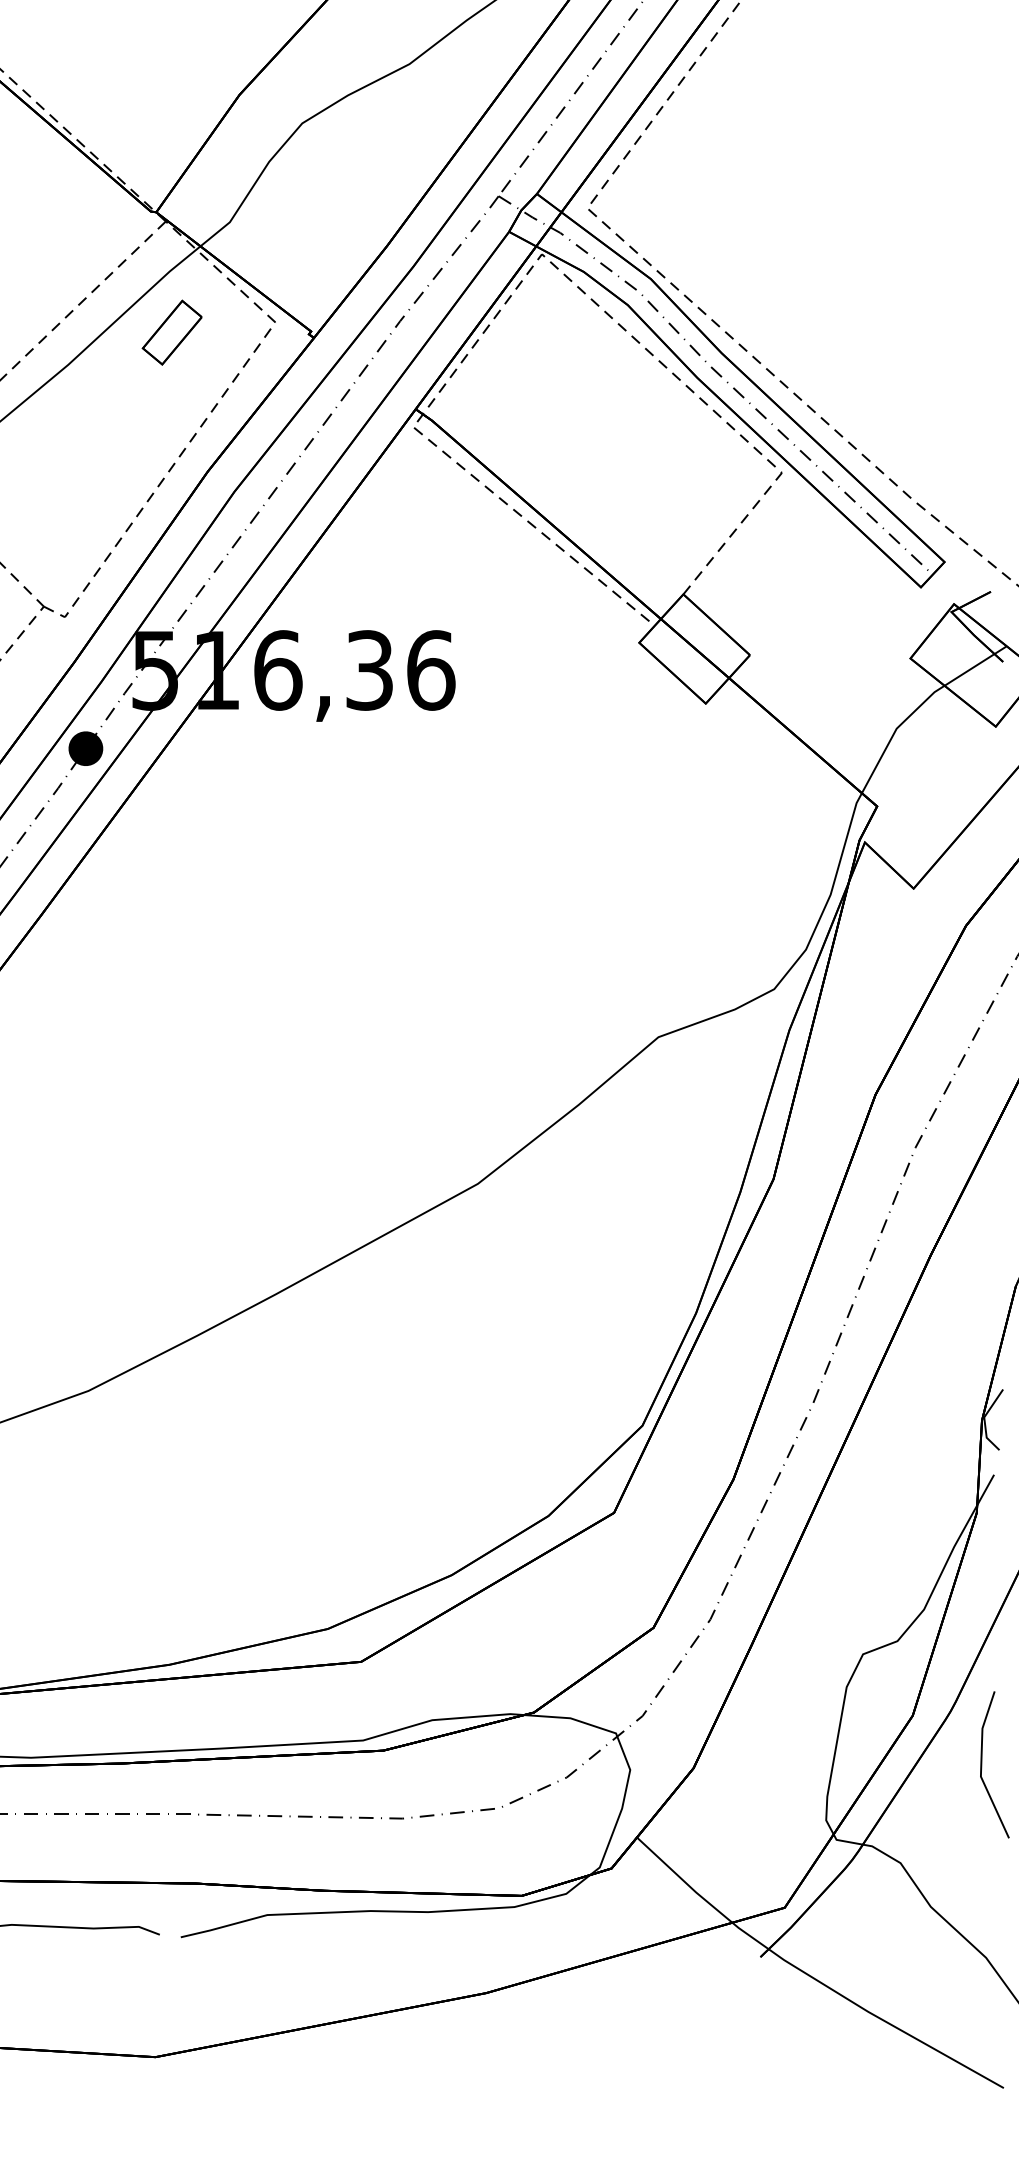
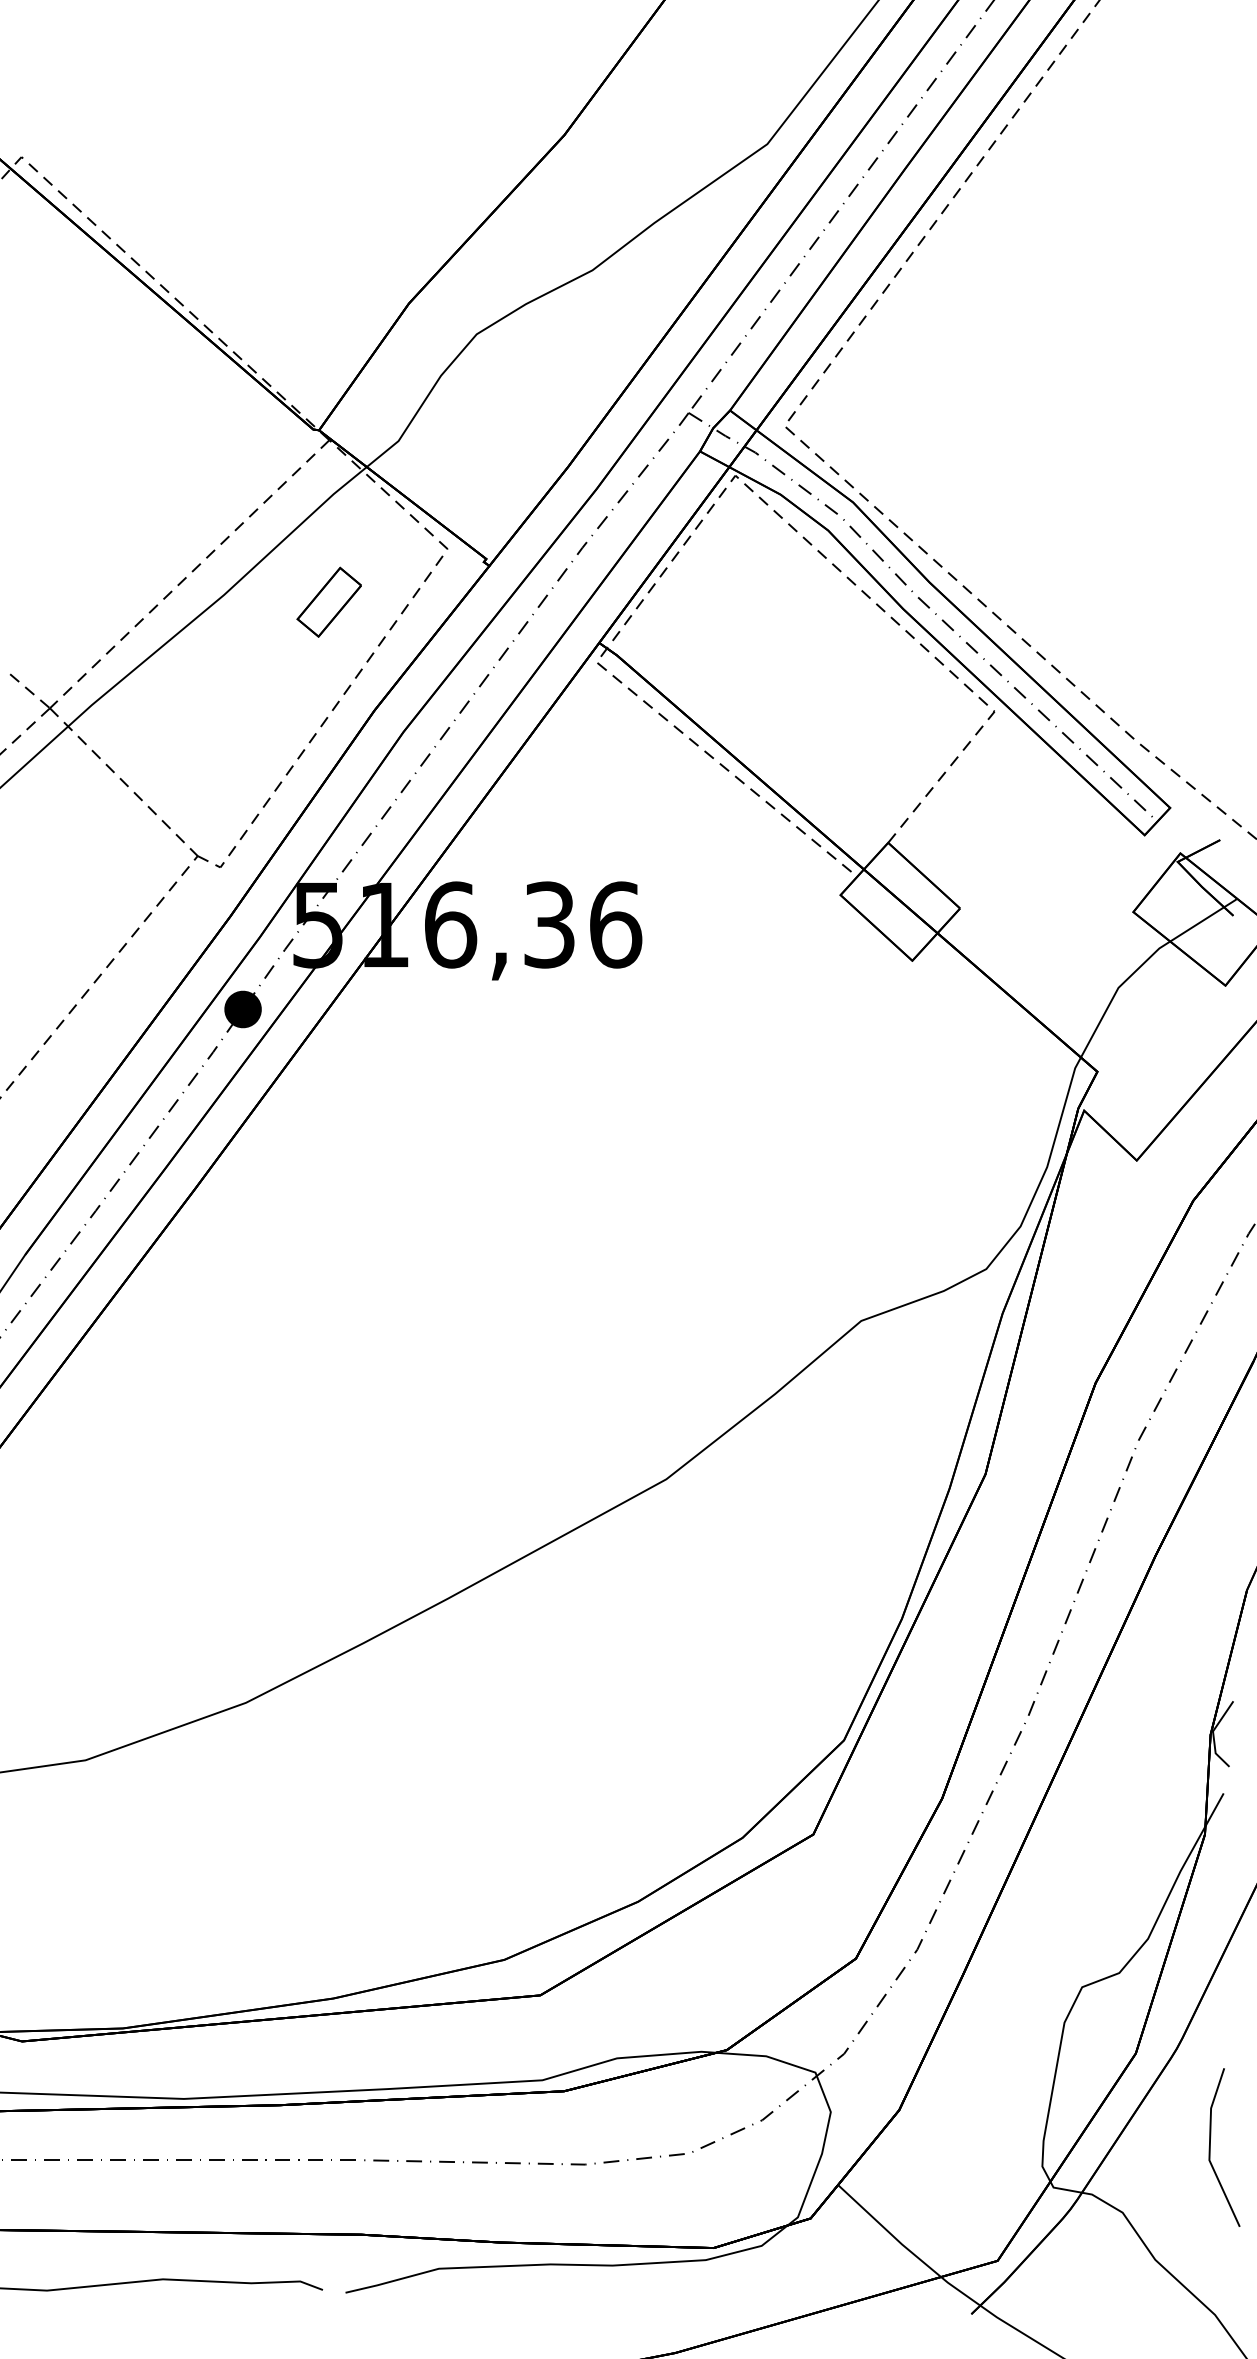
part: (171, 331) -> (328, 601), moved
line: (981, 1764) -> (1210, 2147), moved

